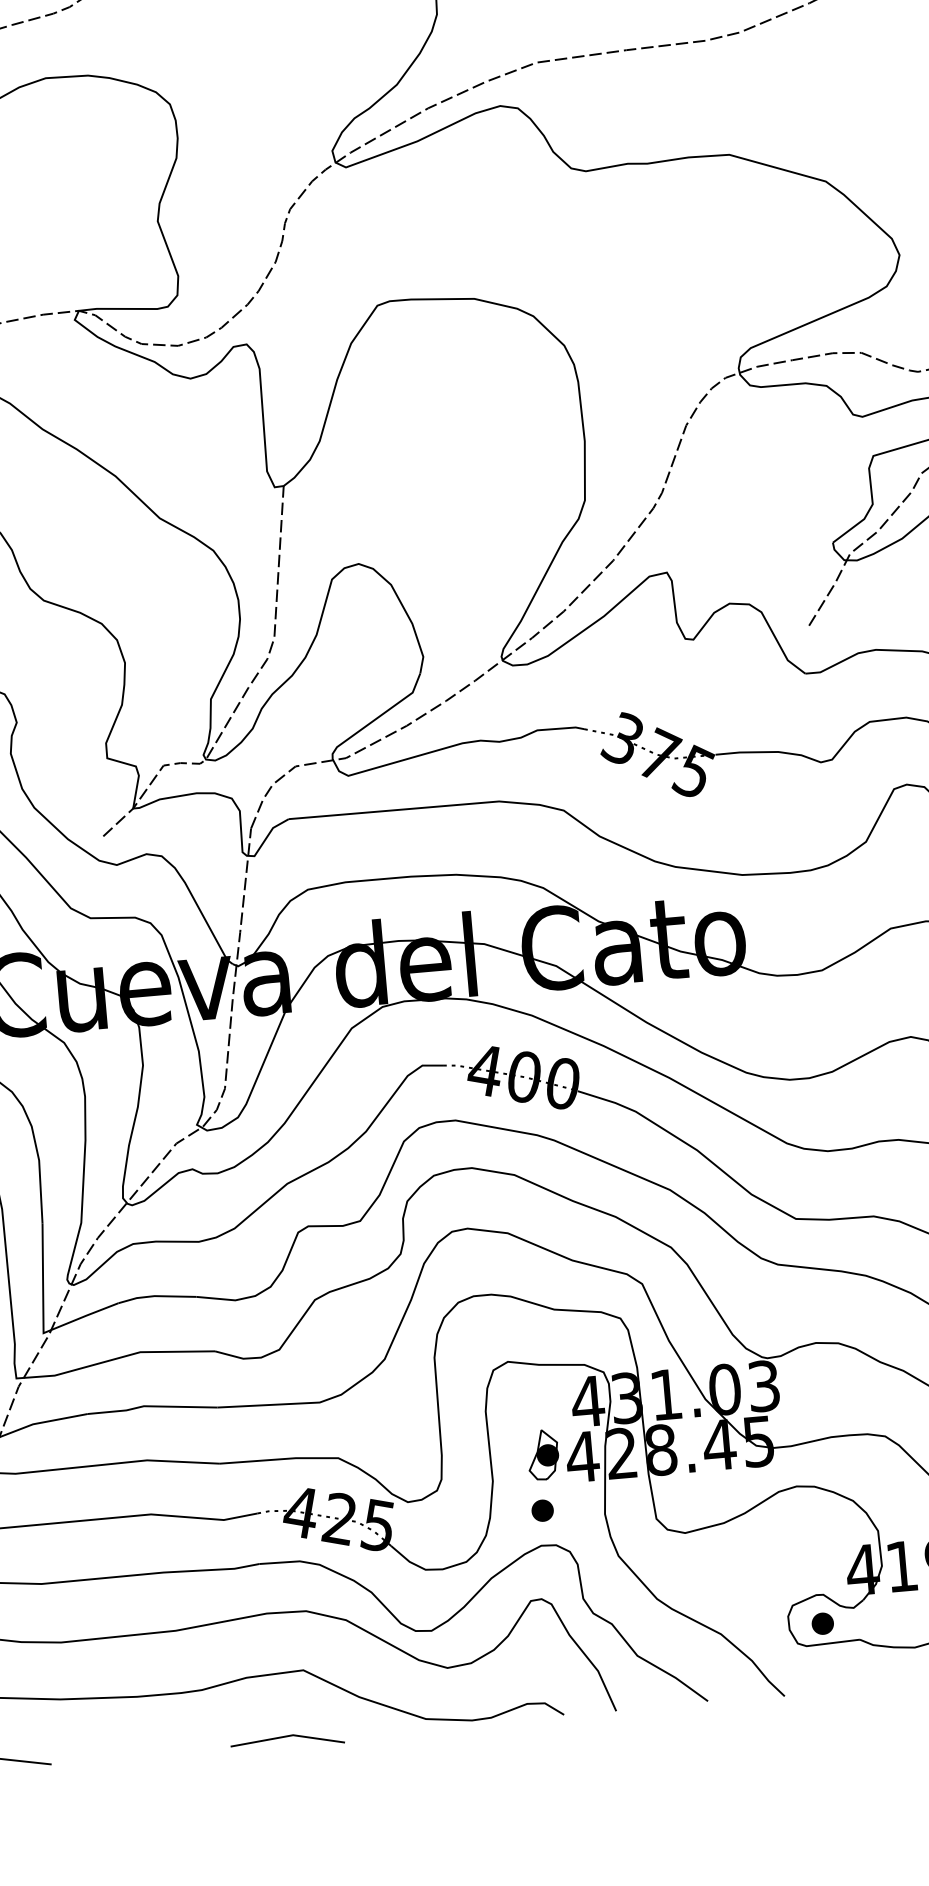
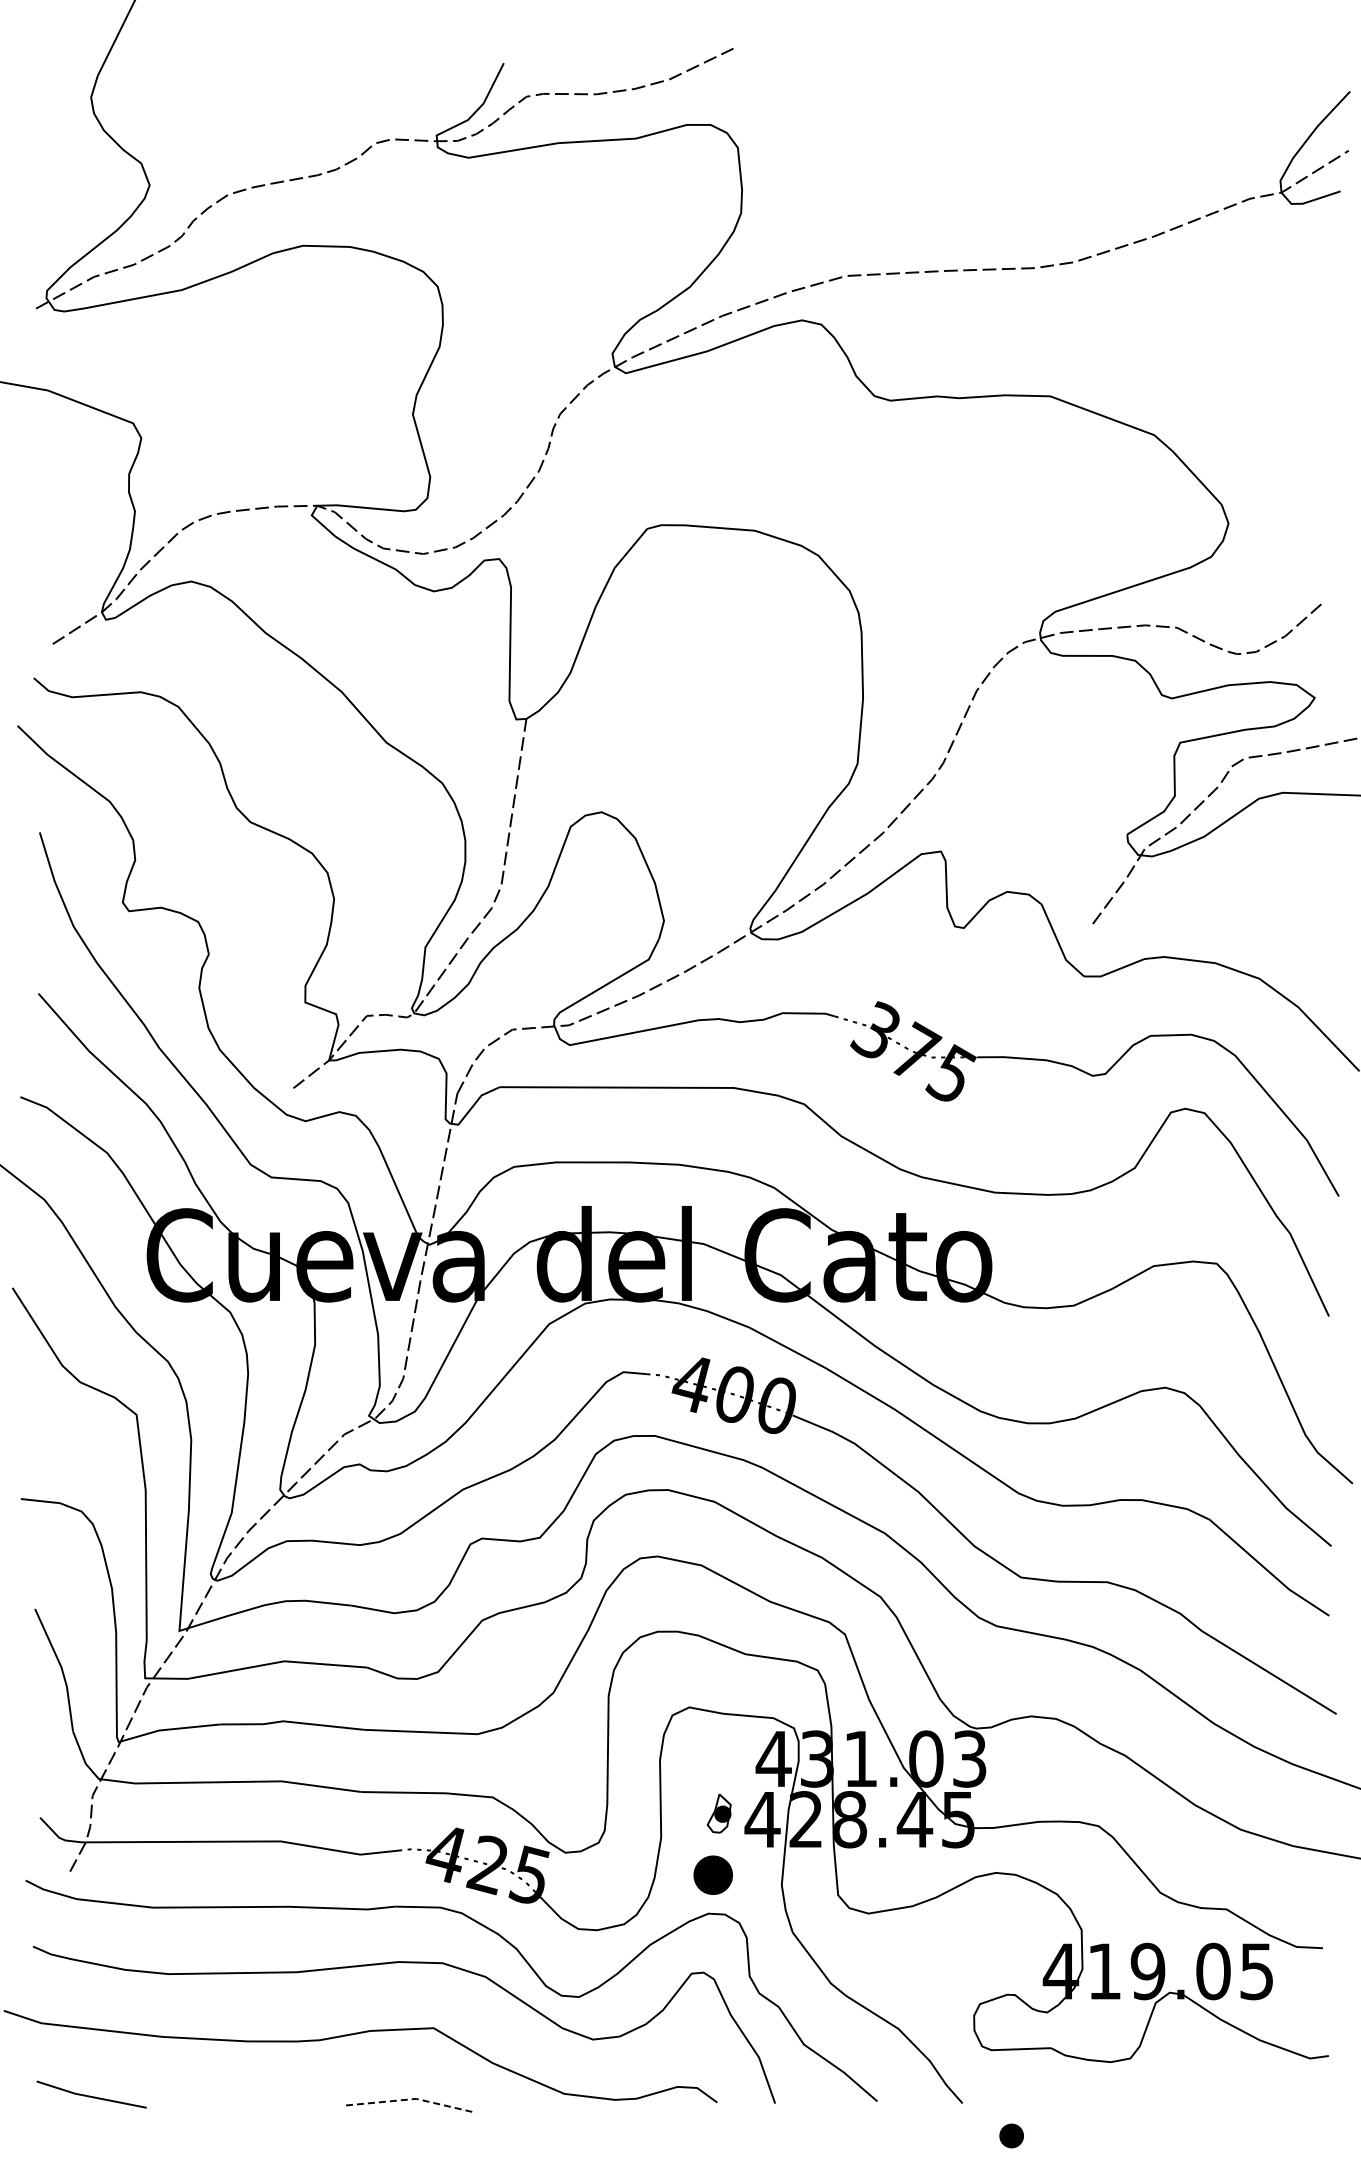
part: (542, 1454) -> (718, 1813), size x0.7
part: (542, 1510) -> (713, 1874), size x1.6
part: (822, 1623) -> (1011, 2135), moved
line: (289, 1736) -> (411, 2099), solid -> dashed

